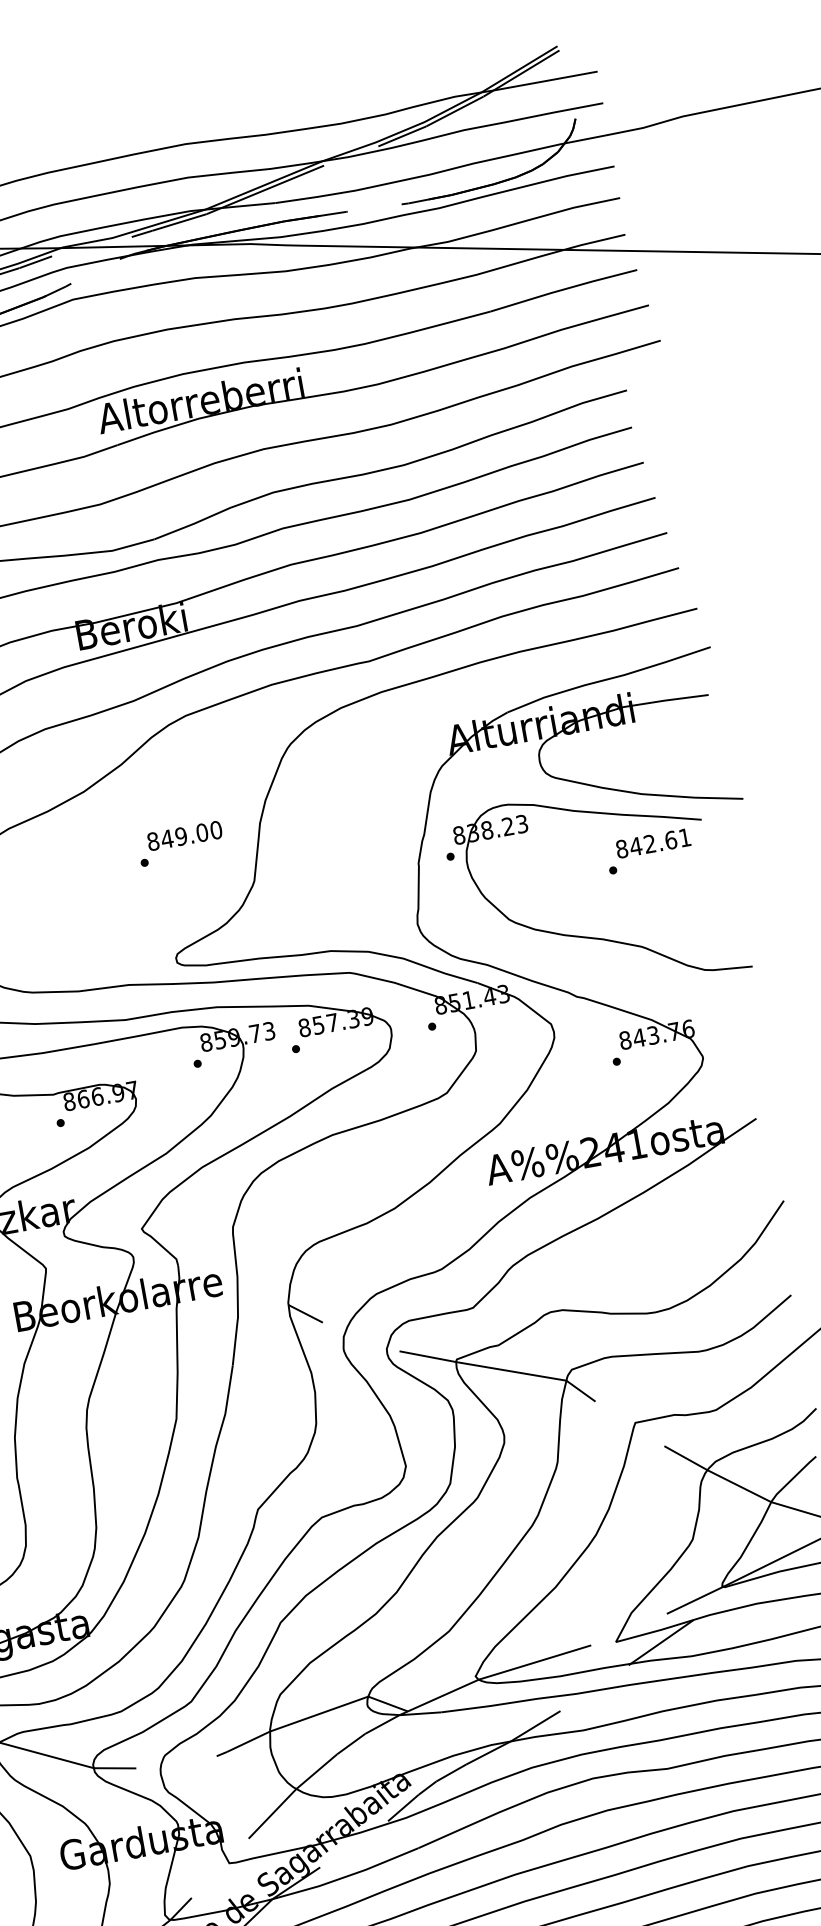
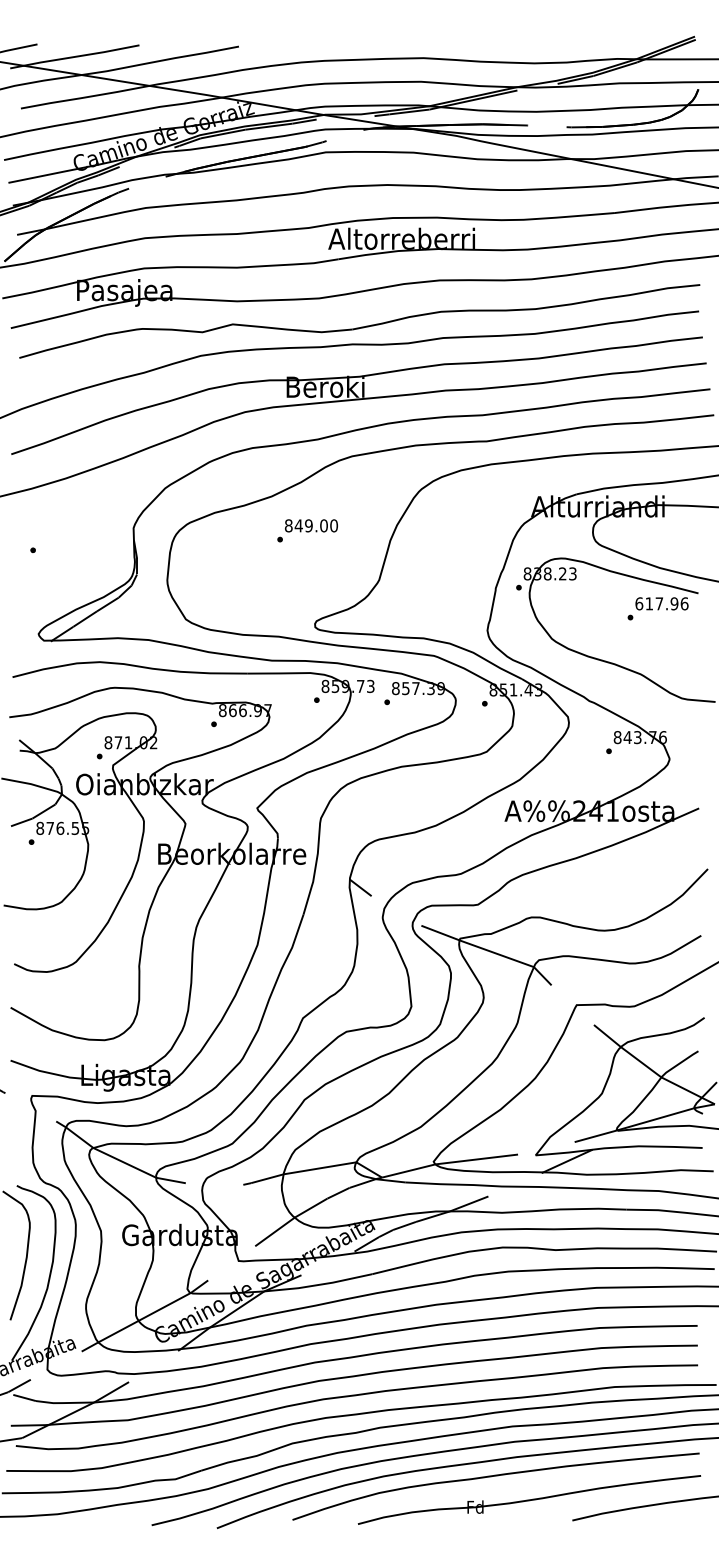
text: (180, 843) -> (307, 530), moved
text: (652, 843) -> (661, 603), 842.61 -> 617.96

